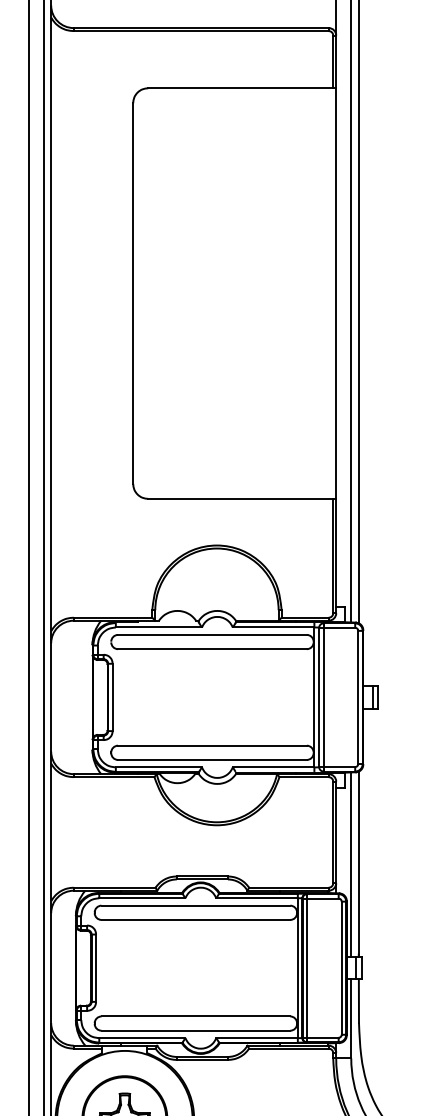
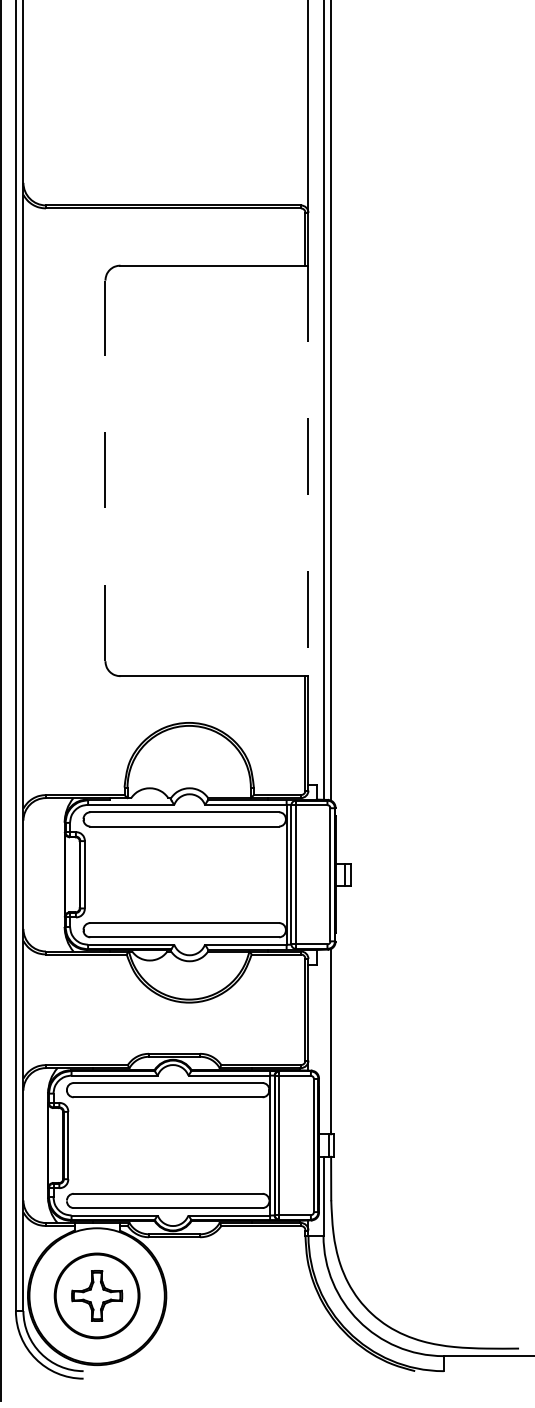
line: (133, 293) -> (105, 470), solid -> dashed
line: (336, 294) -> (308, 471), solid -> dashed
line: (351, 864) -> (323, 1041), removed

